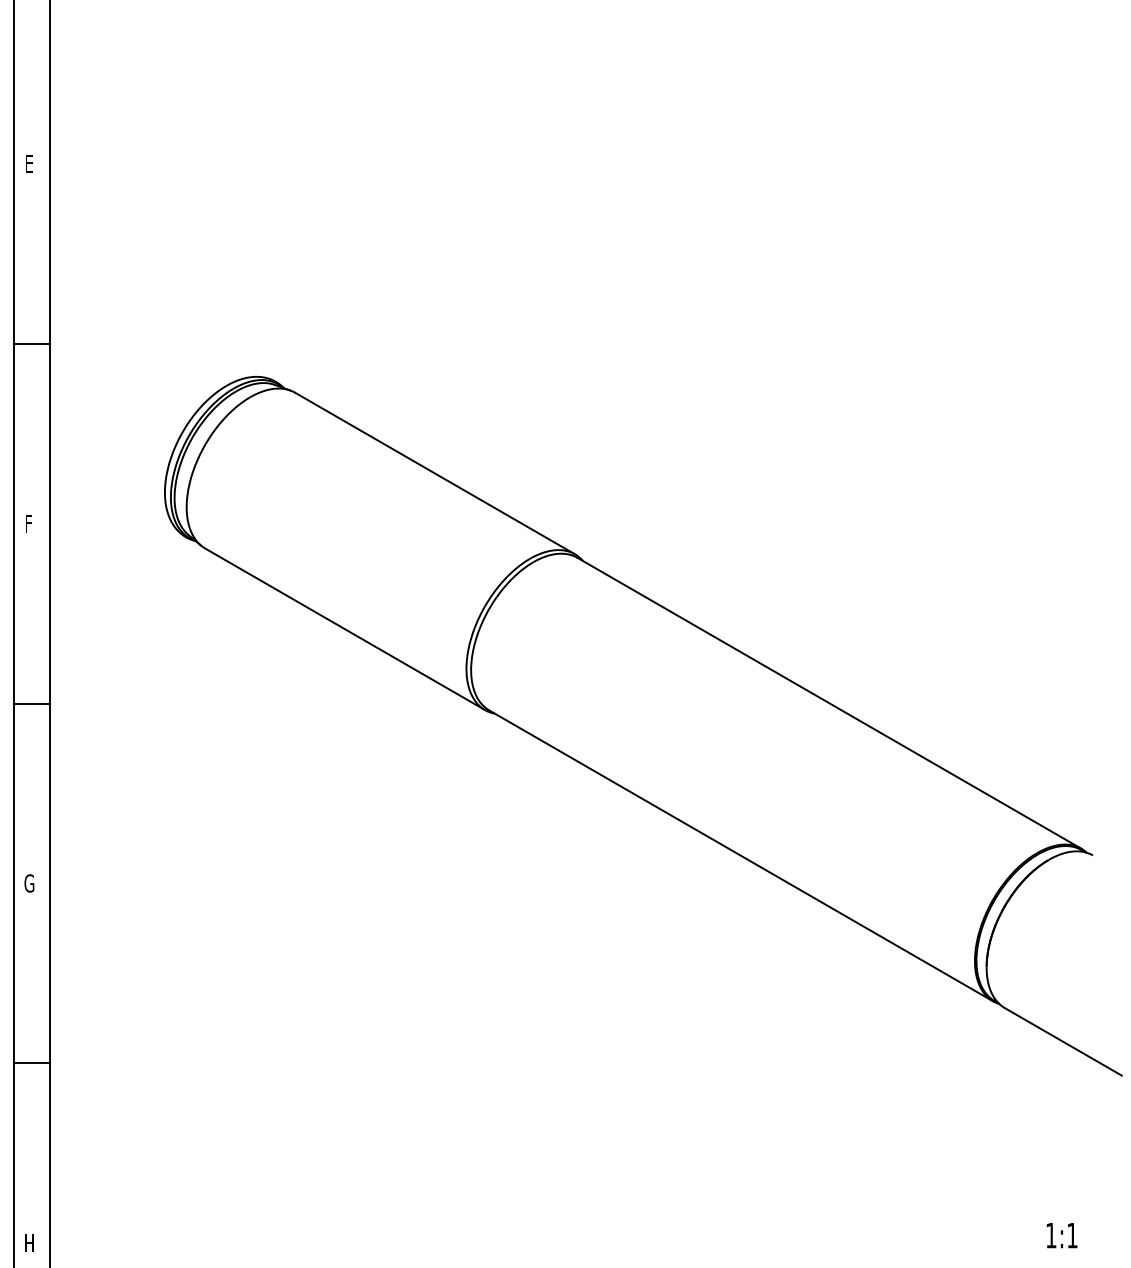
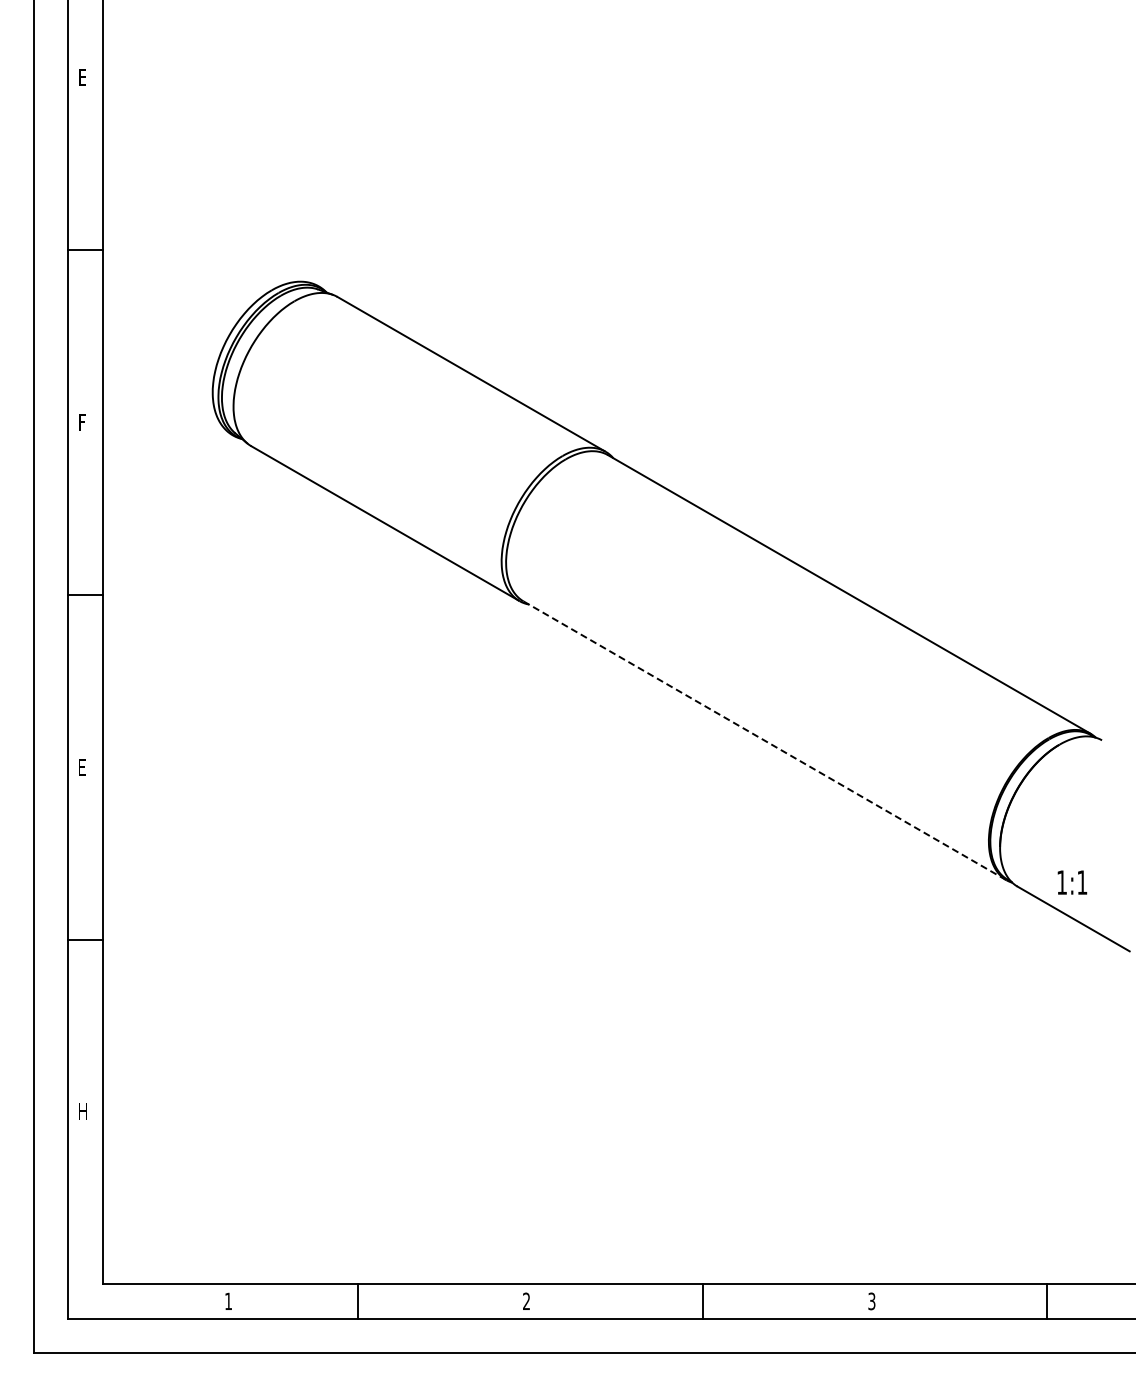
line: (740, 855) -> (764, 740), solid -> dashed
text: (29, 883) -> (82, 767), G -> E
text: (1062, 1235) -> (1072, 882), moved

